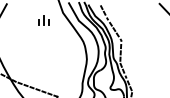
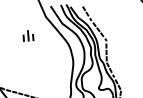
part: (43, 20) -> (27, 36), moved

